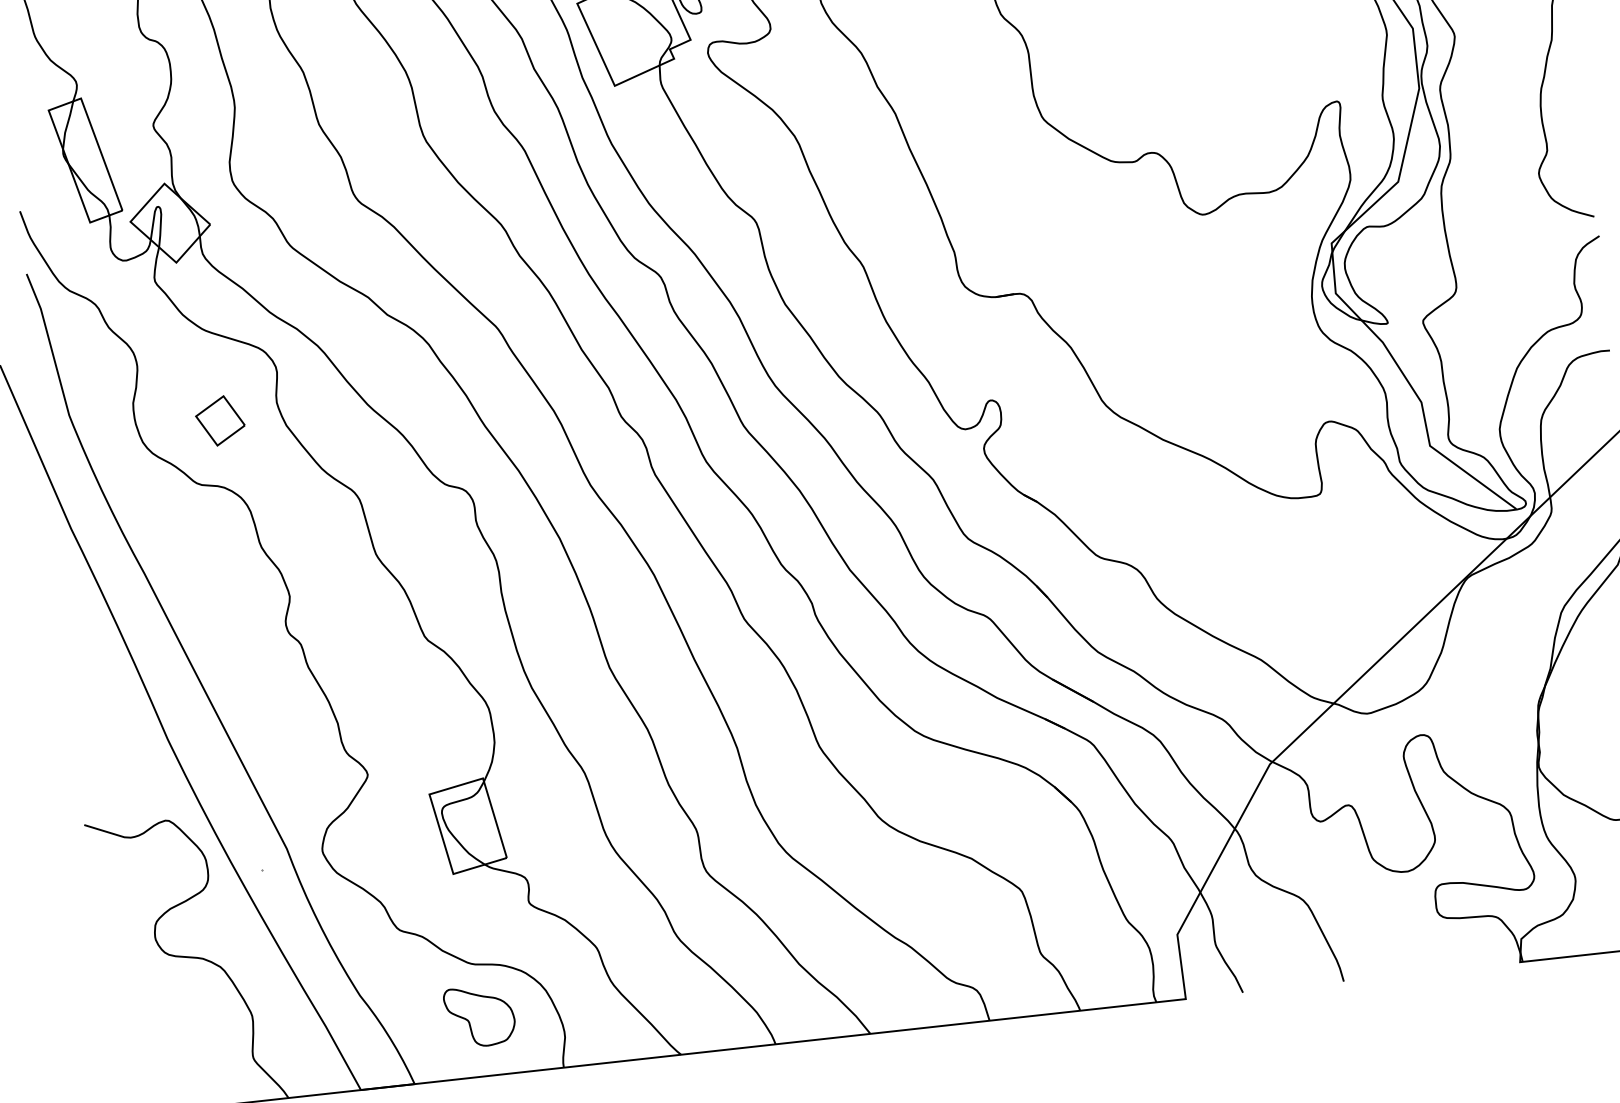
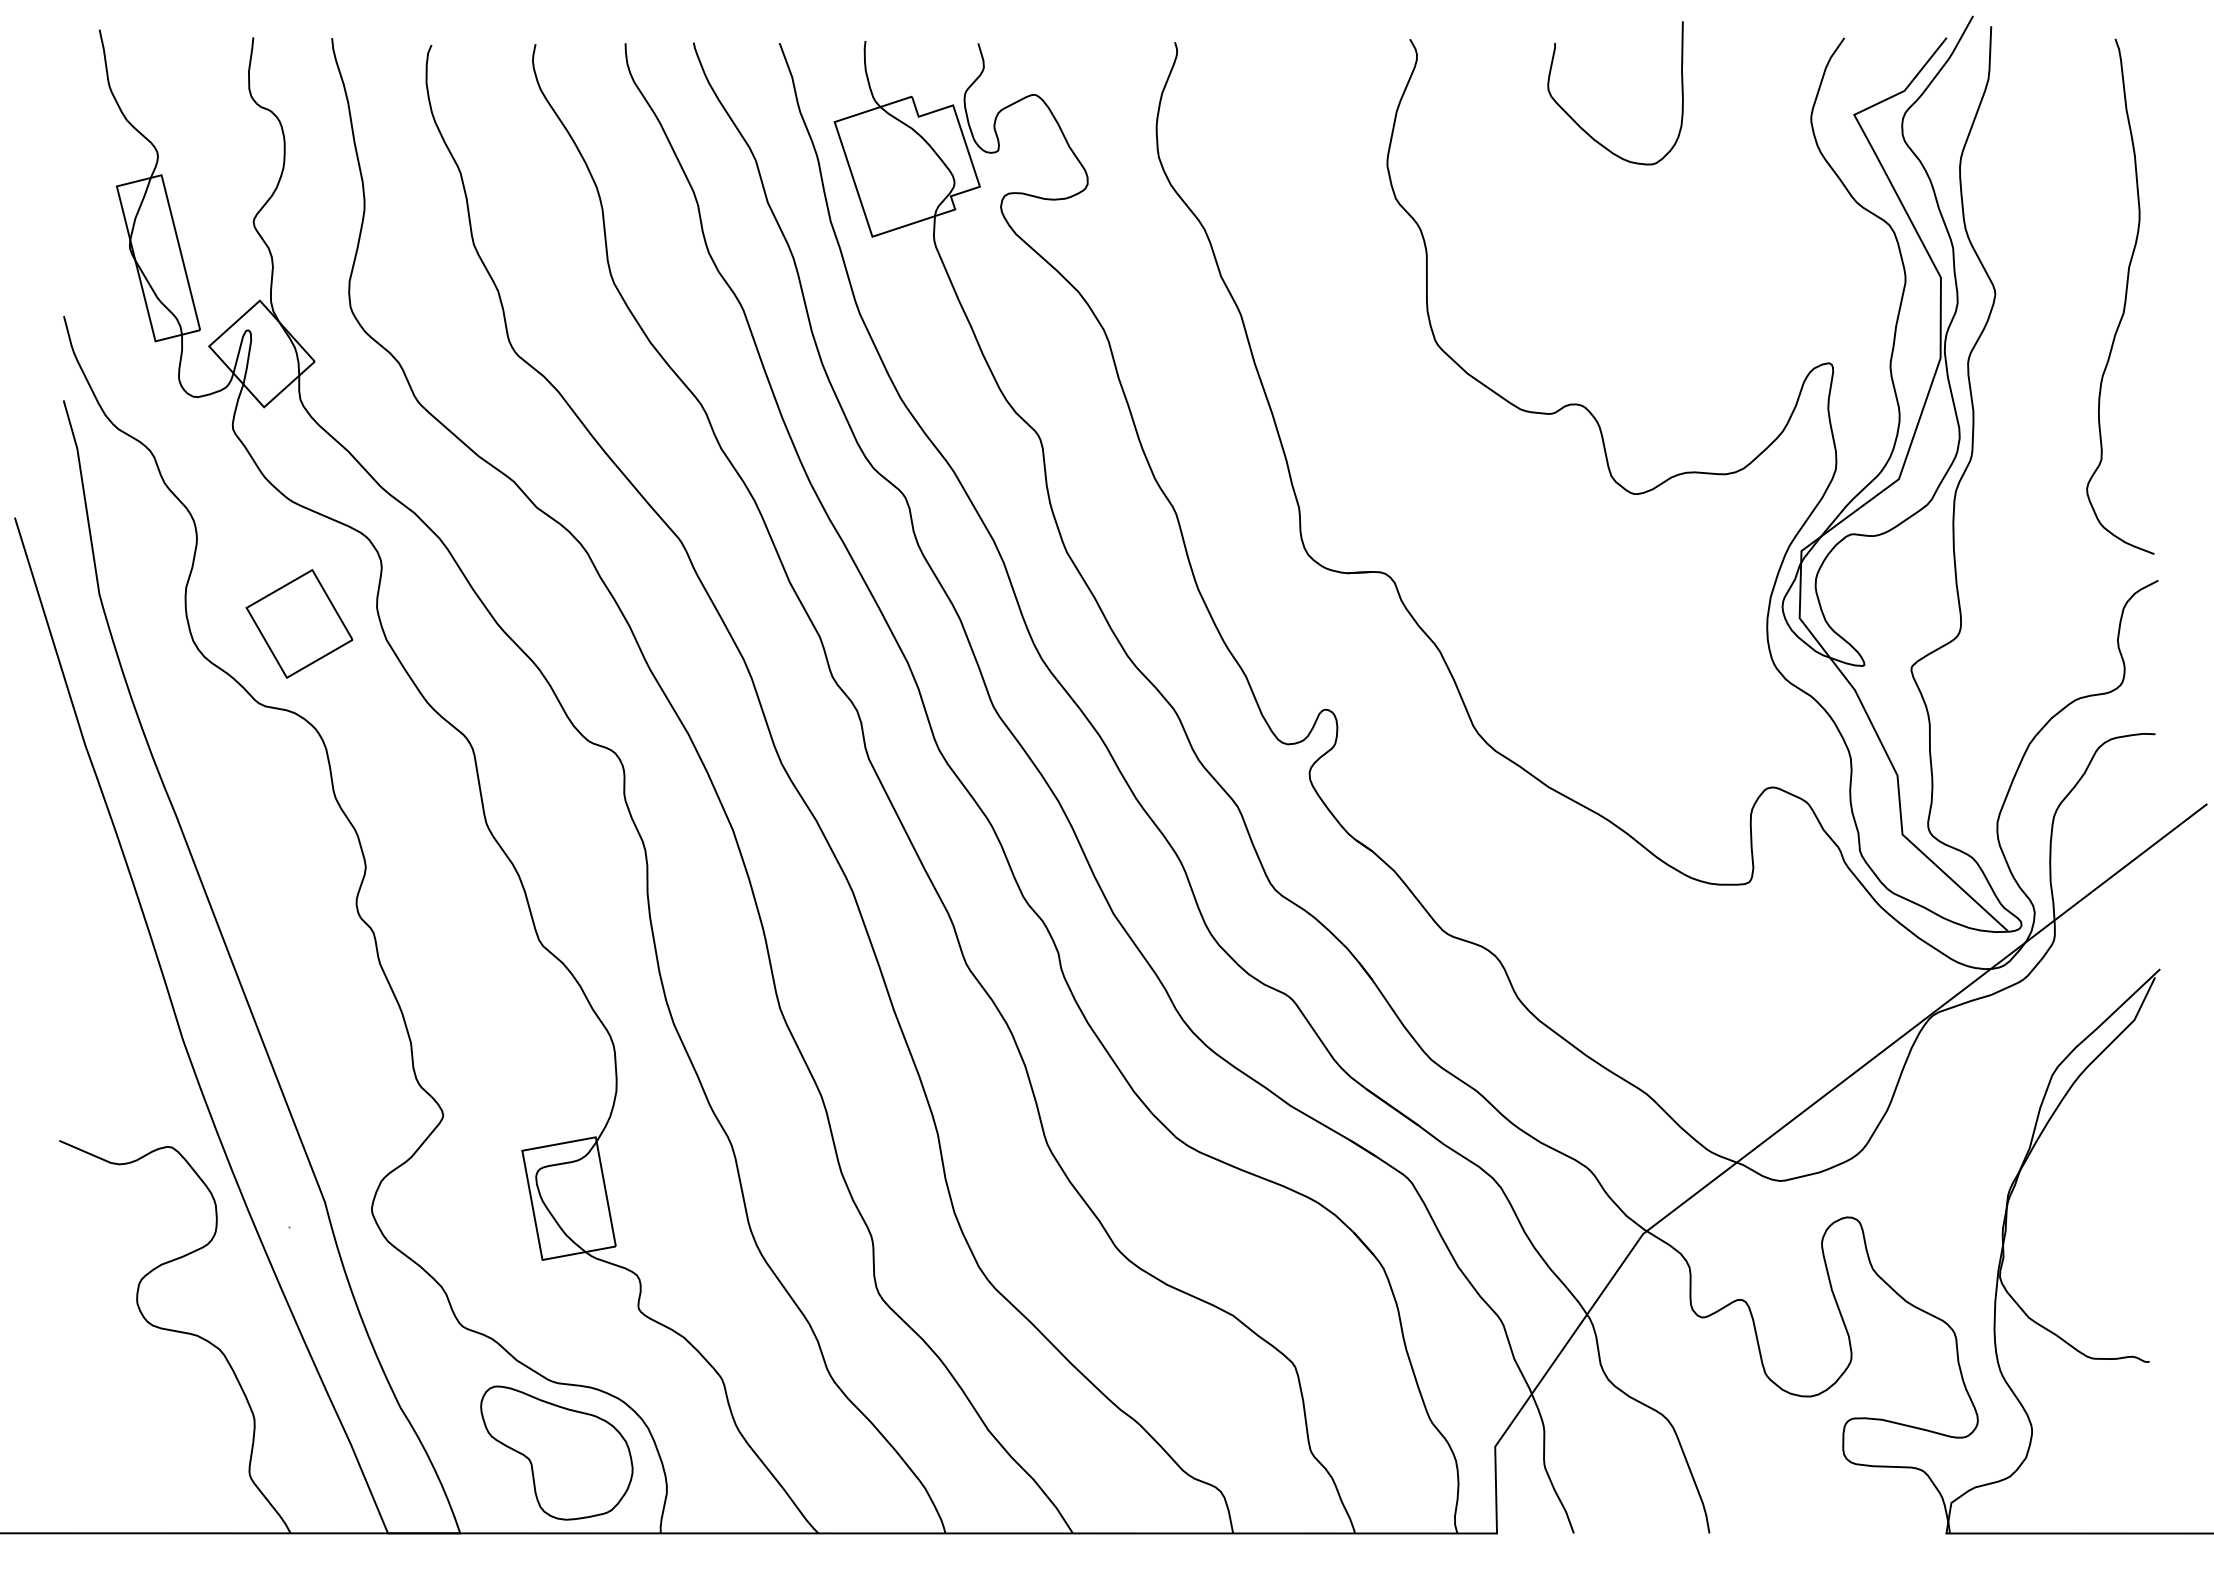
part: (220, 420) -> (299, 623), size x1.67
part: (479, 1016) -> (556, 1452), size x1.67

